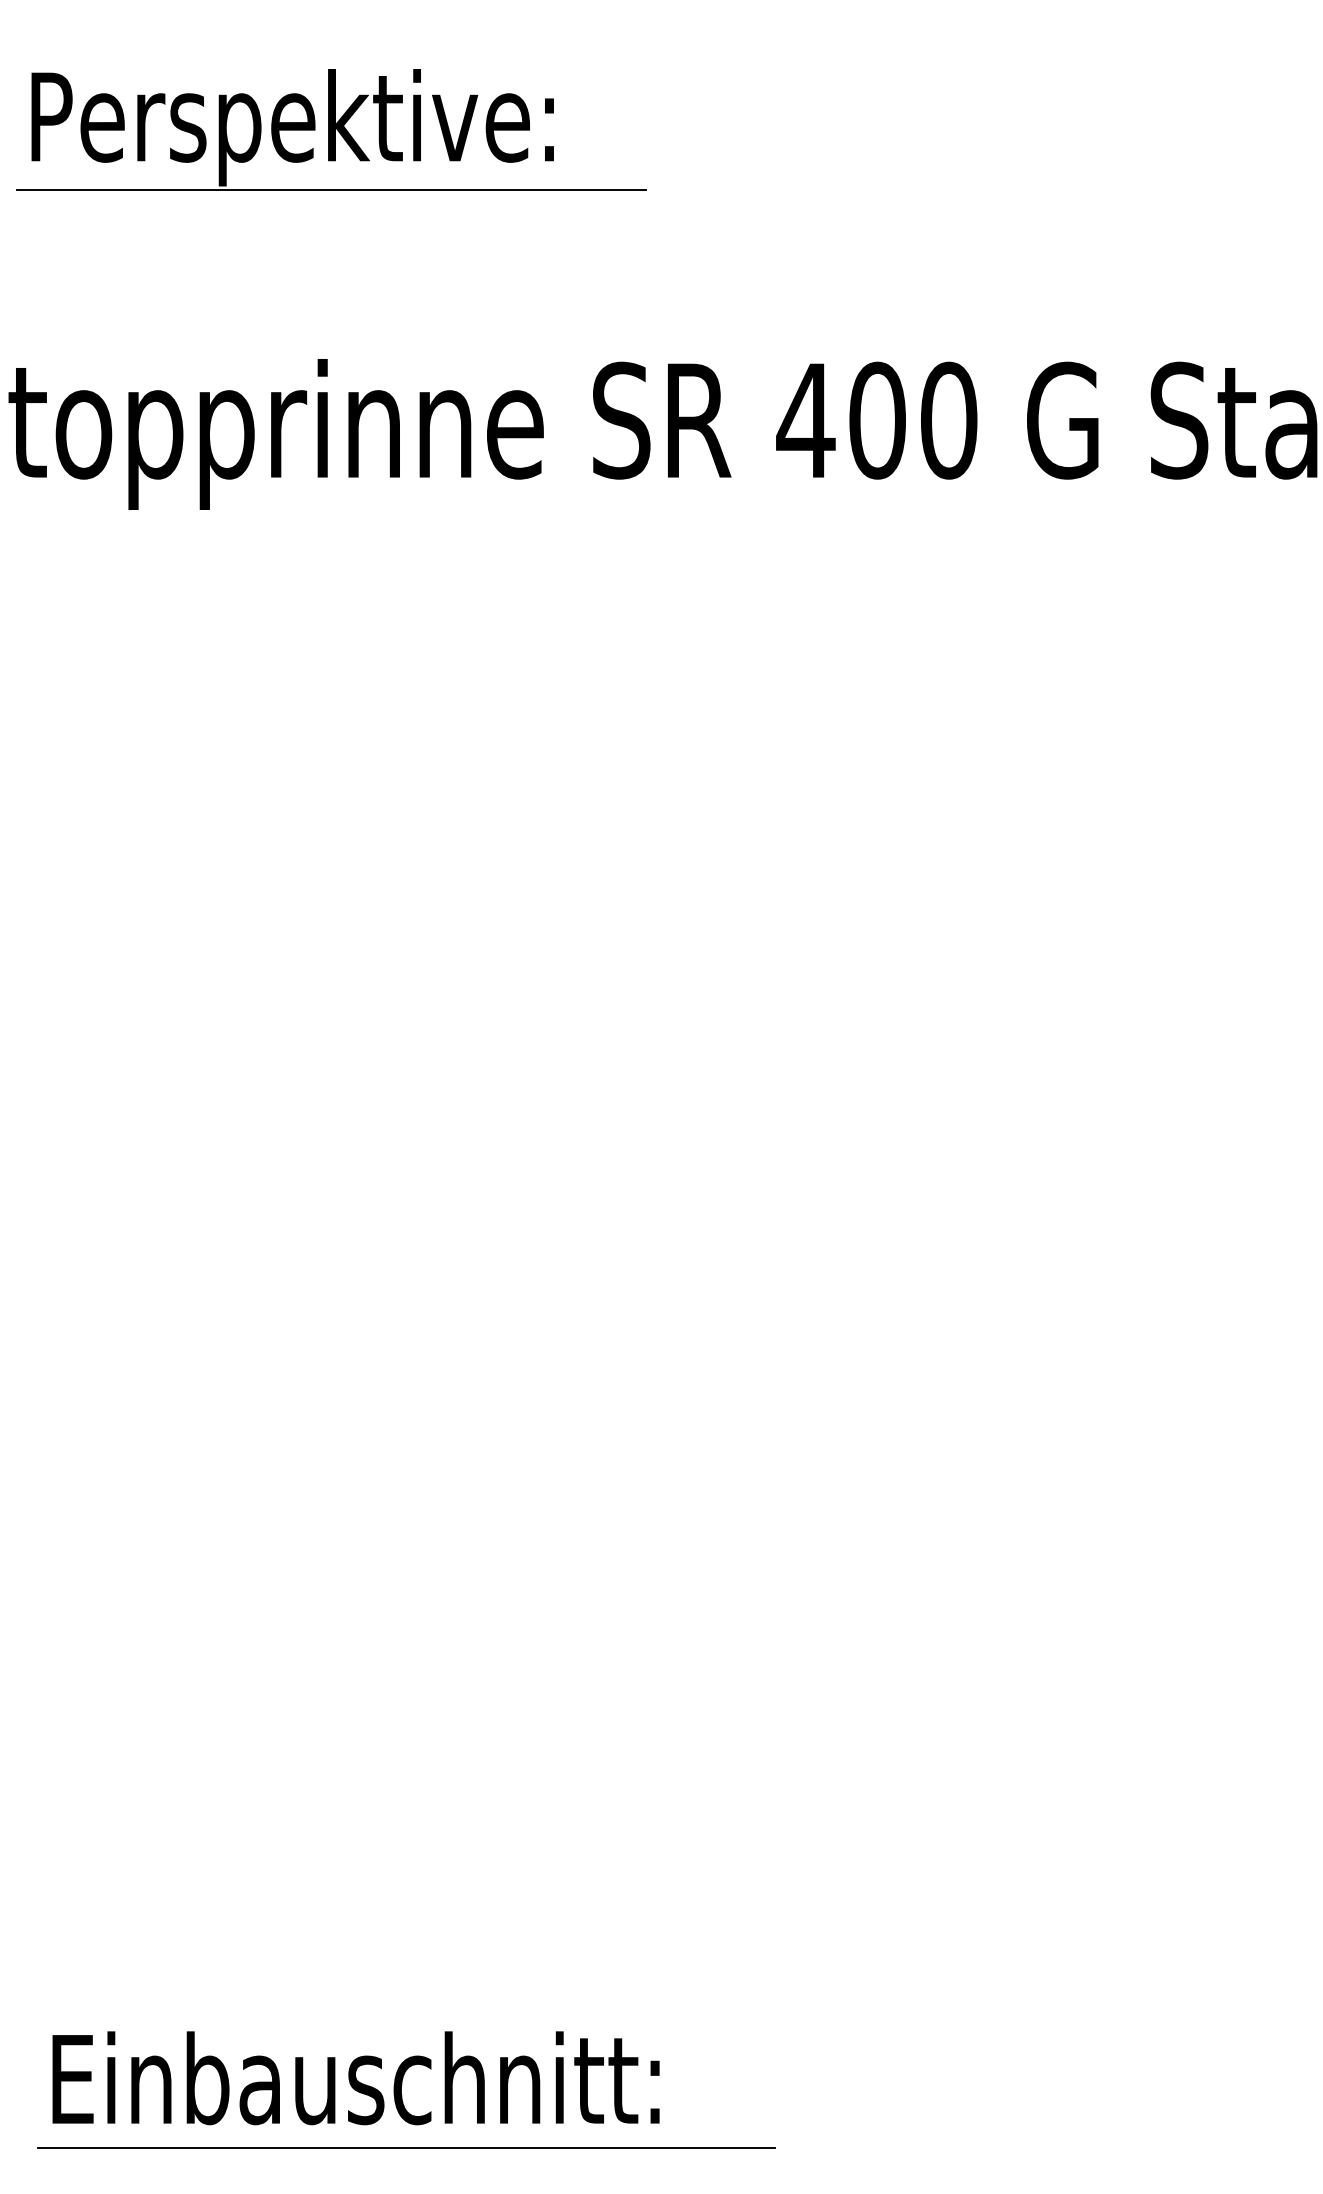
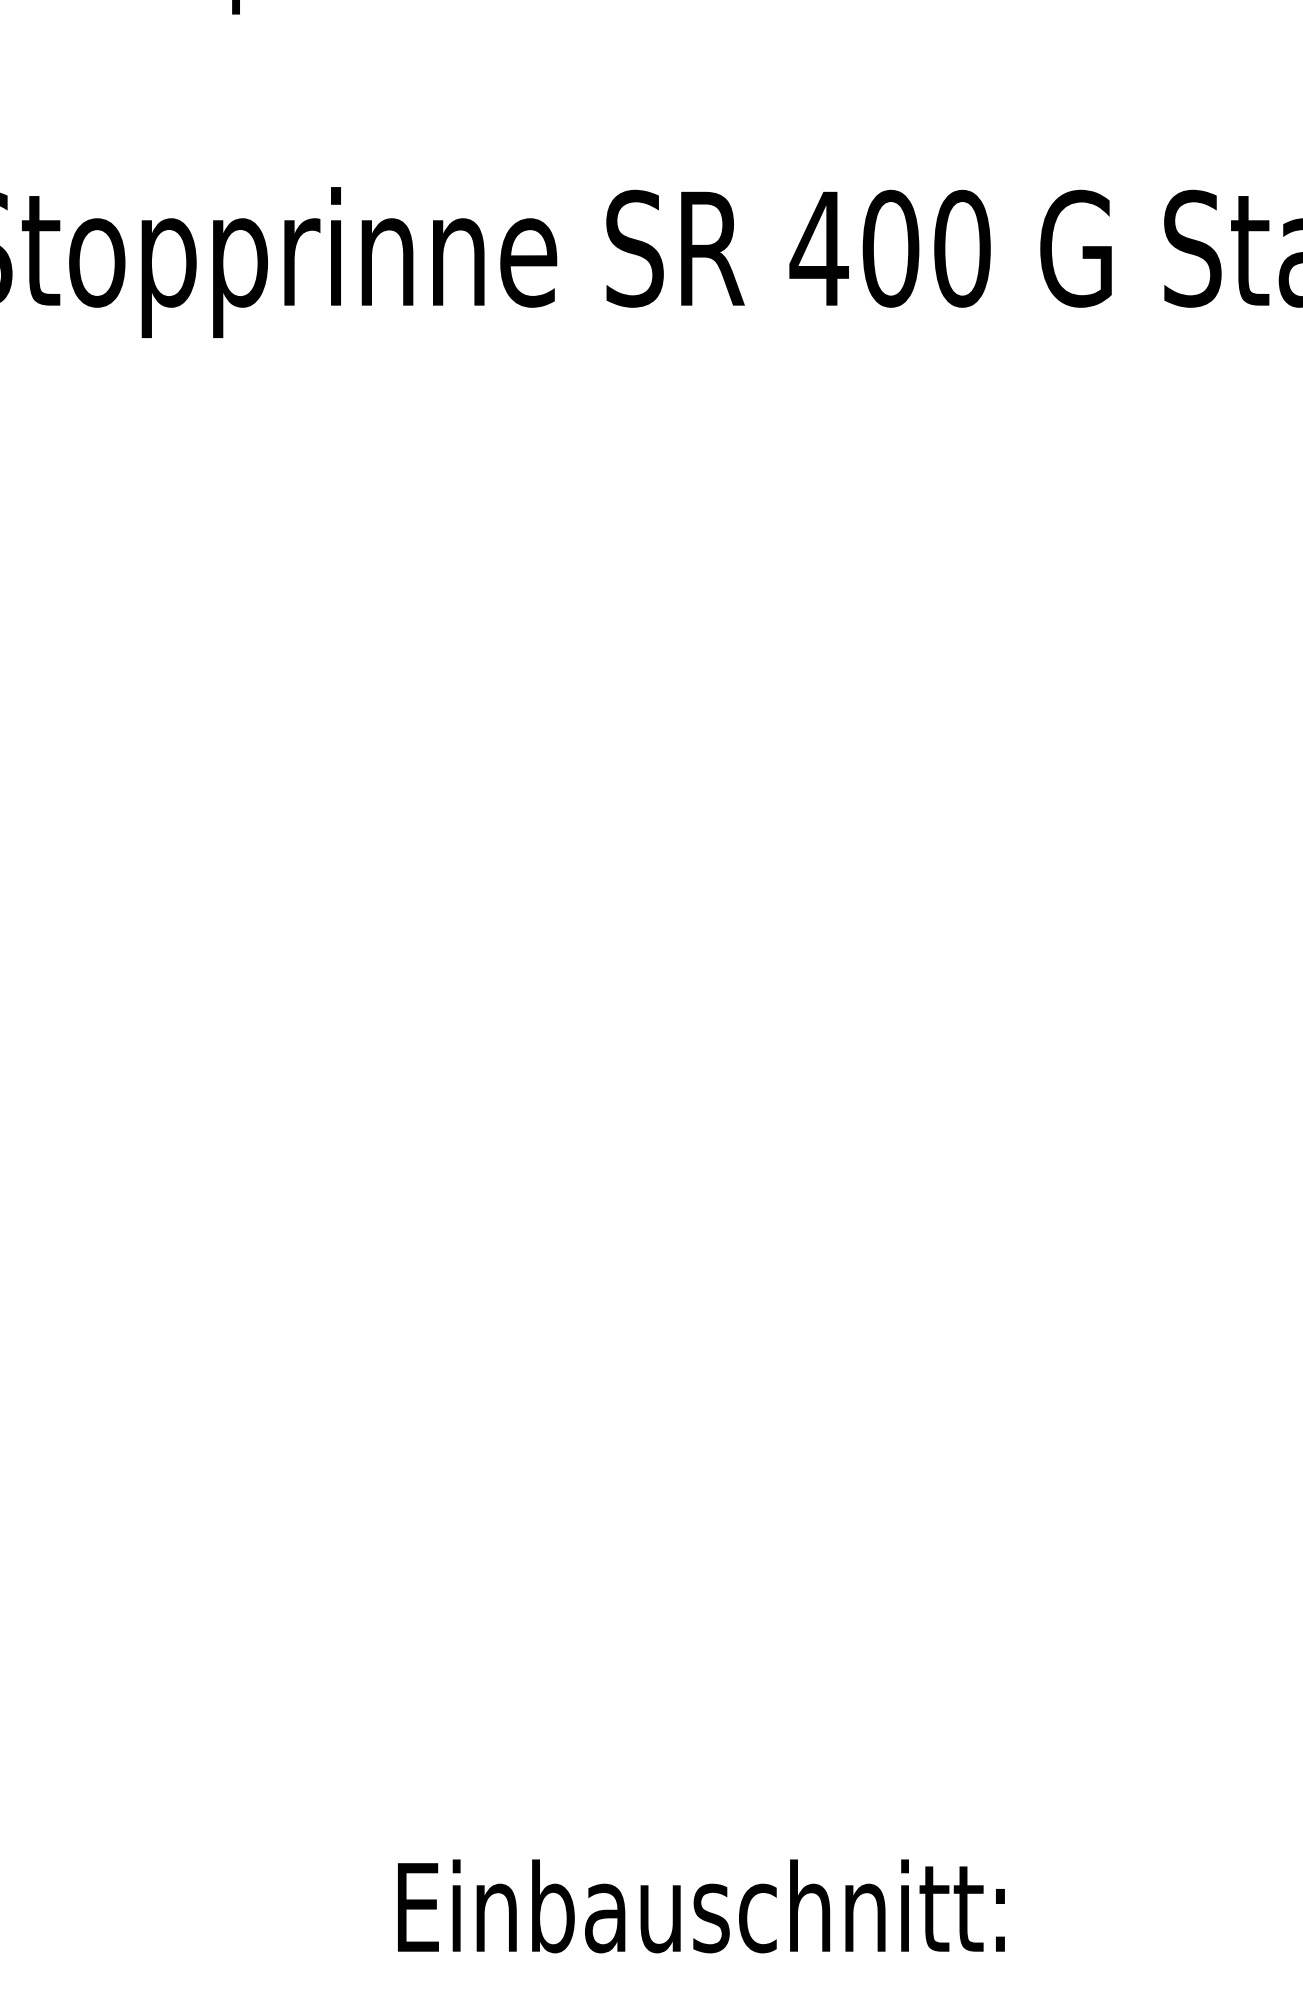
line: (330, 190) -> (343, 18), removed
text: (355, 2078) -> (700, 1906), moved
line: (406, 2147) -> (419, 1975), removed

